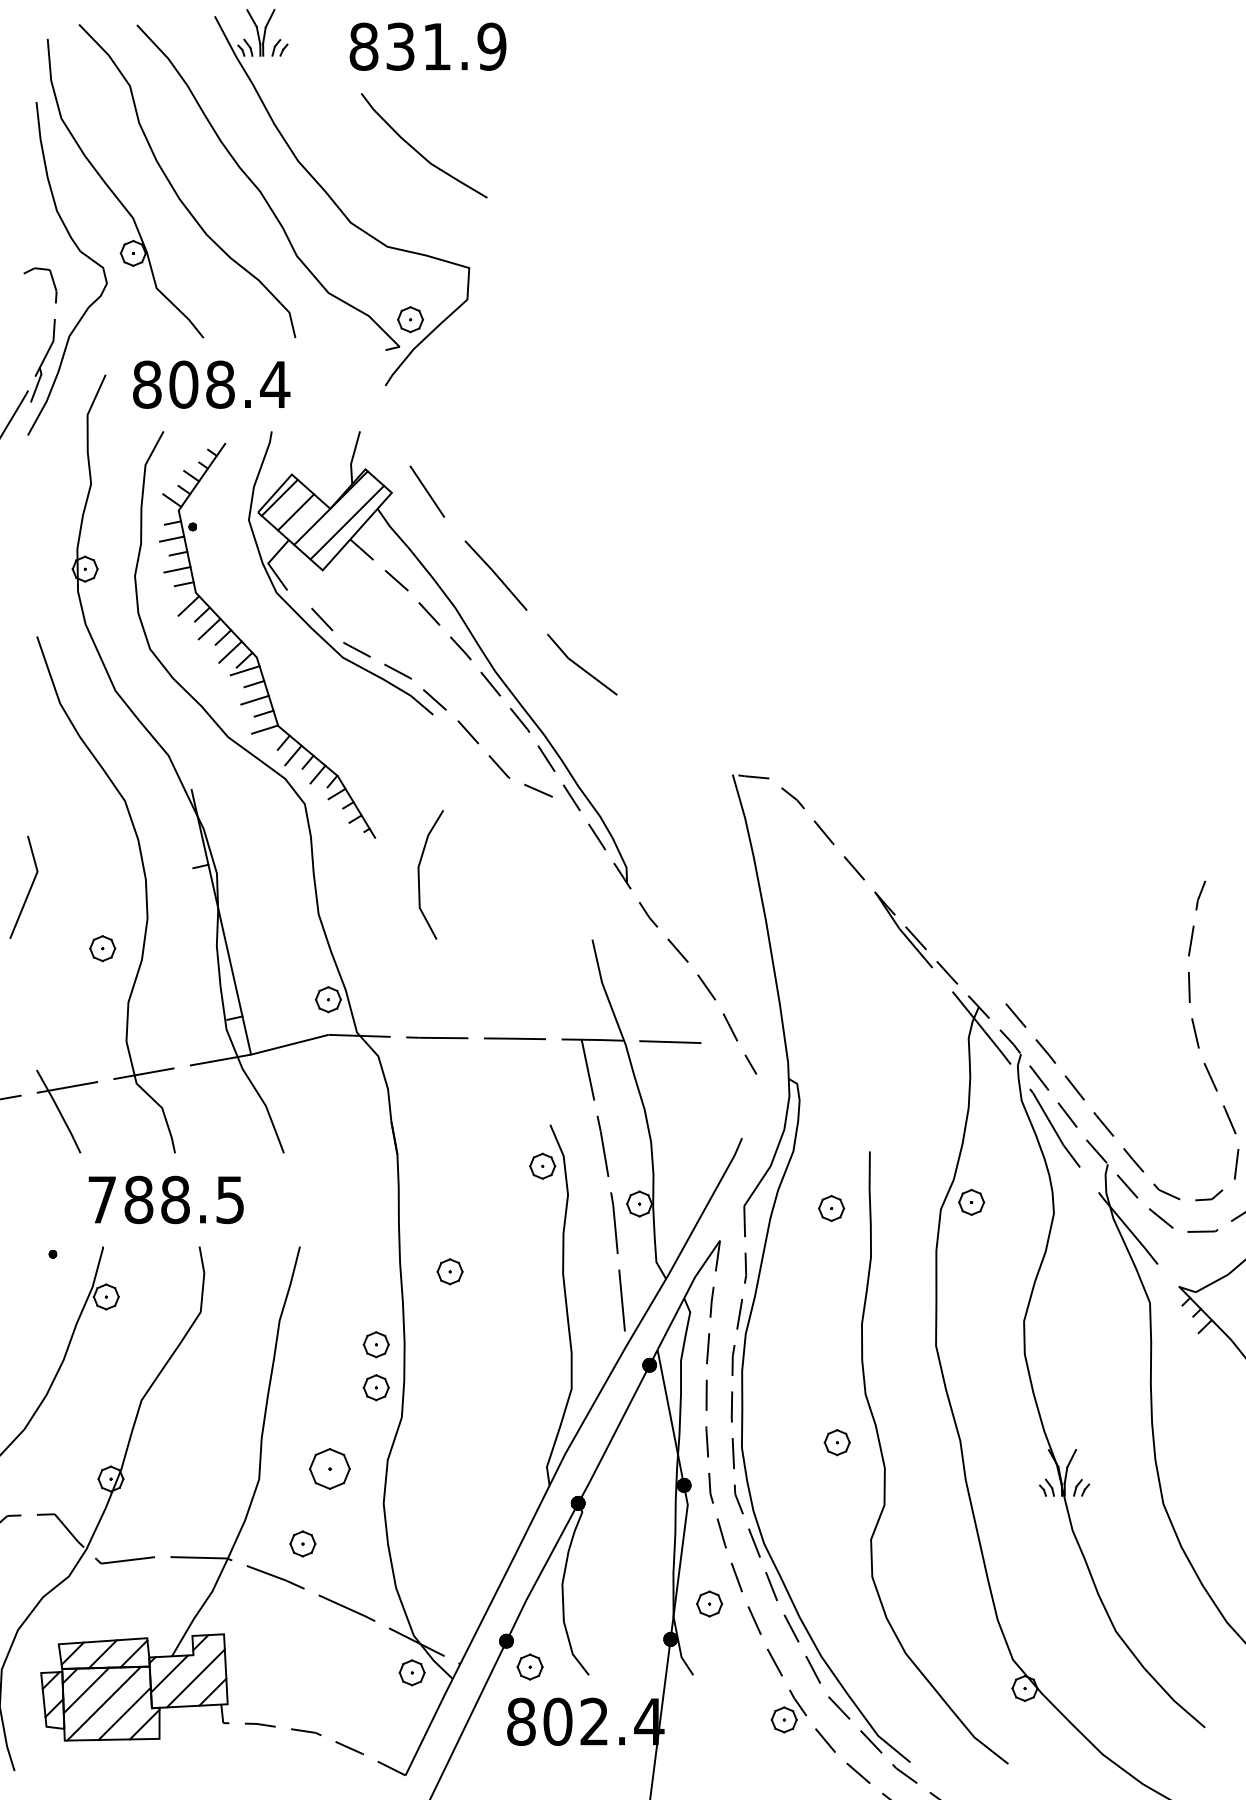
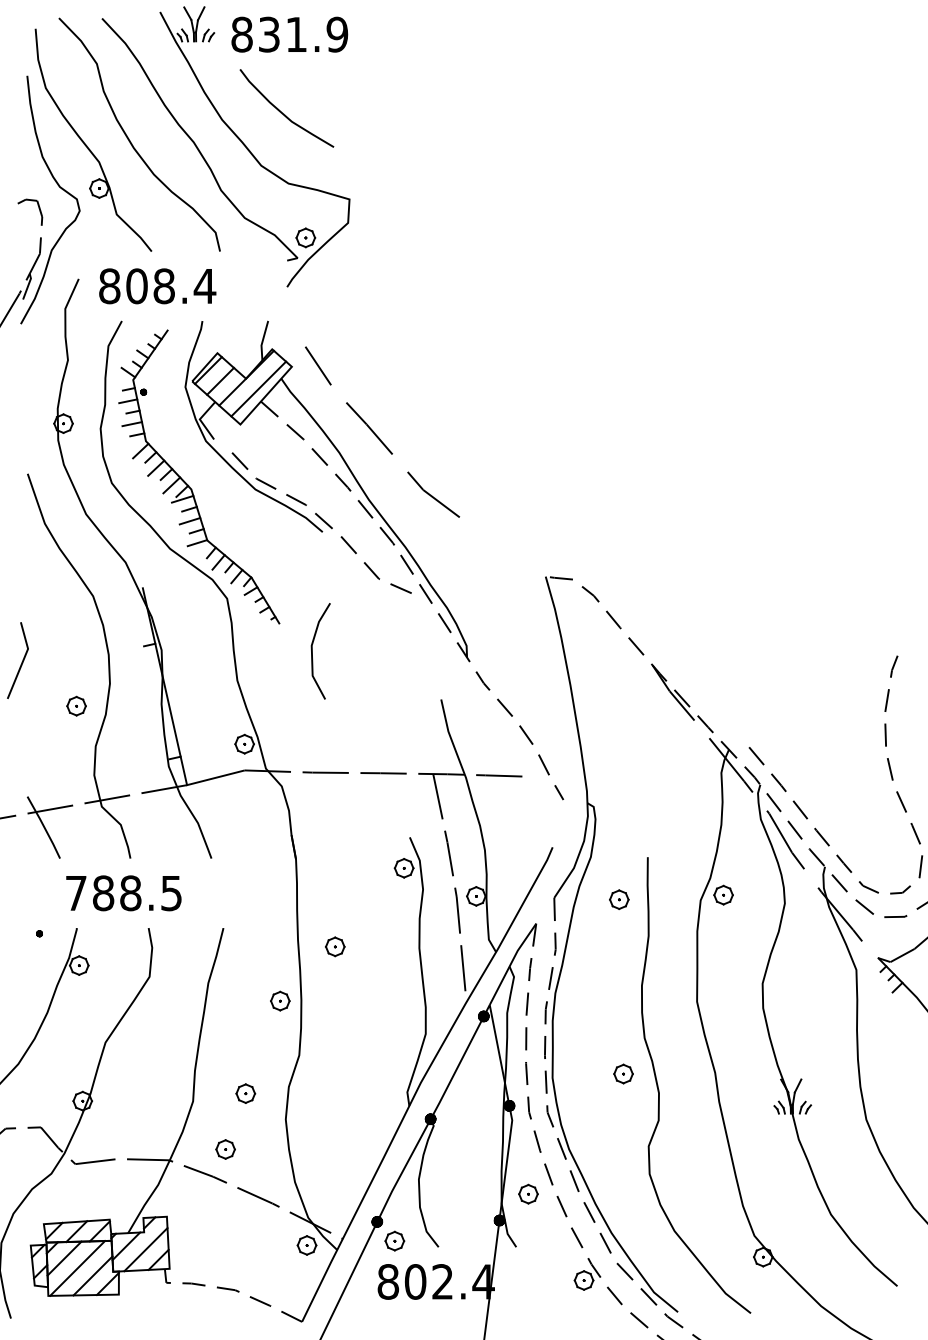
text: (427, 46) -> (289, 34), moved
curve: (418, 151) -> (282, 112), moved
part: (375, 1387) -> (279, 1032), removed
part: (329, 1468) -> (245, 1093), size x0.62

